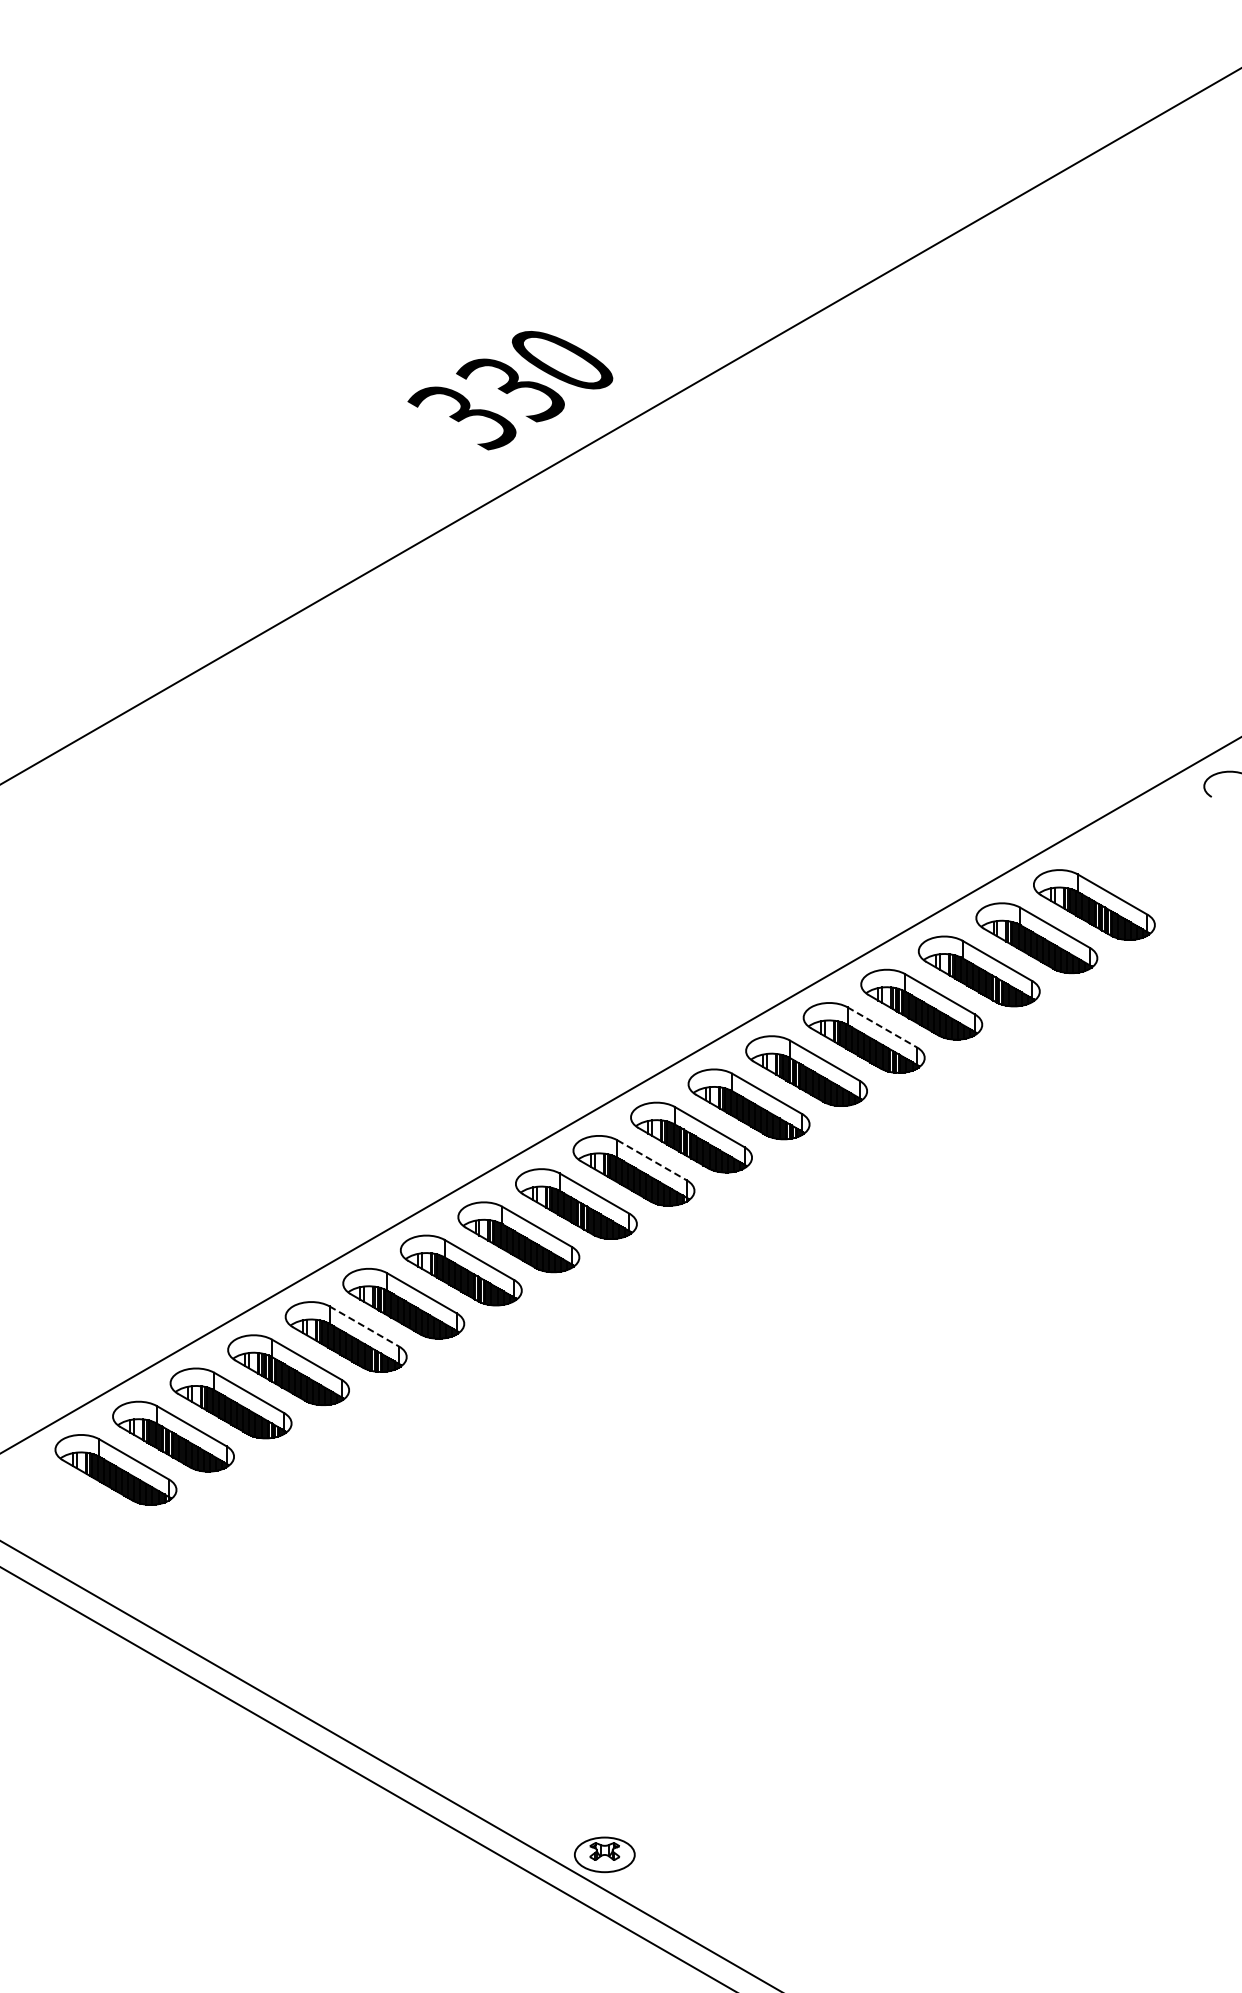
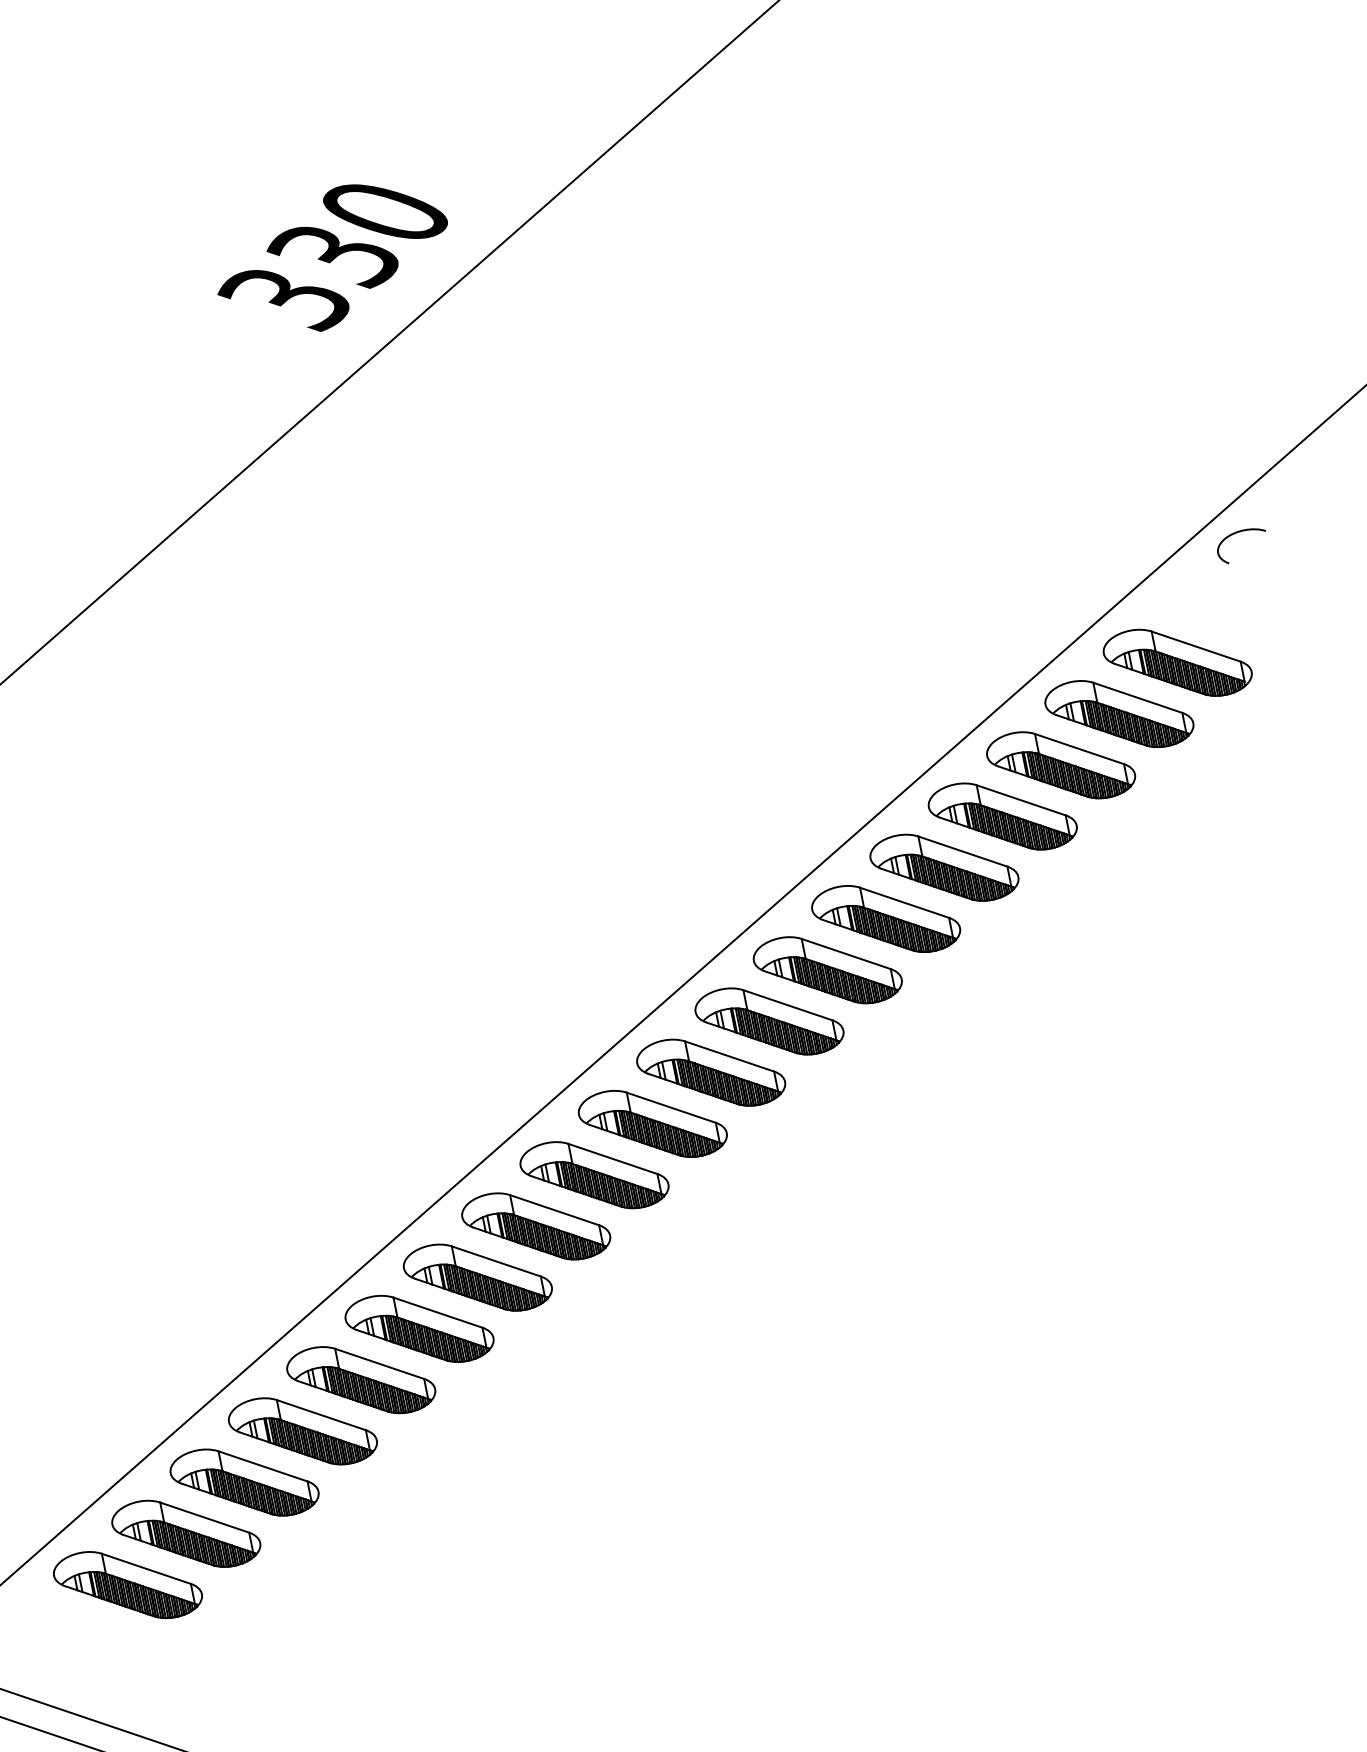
part: (1151, 871) -> (1177, 662), added
line: (882, 1027) -> (904, 902), dashed -> solid
line: (652, 1160) -> (671, 1107), dashed -> solid
line: (364, 1326) -> (379, 1363), dashed -> solid

